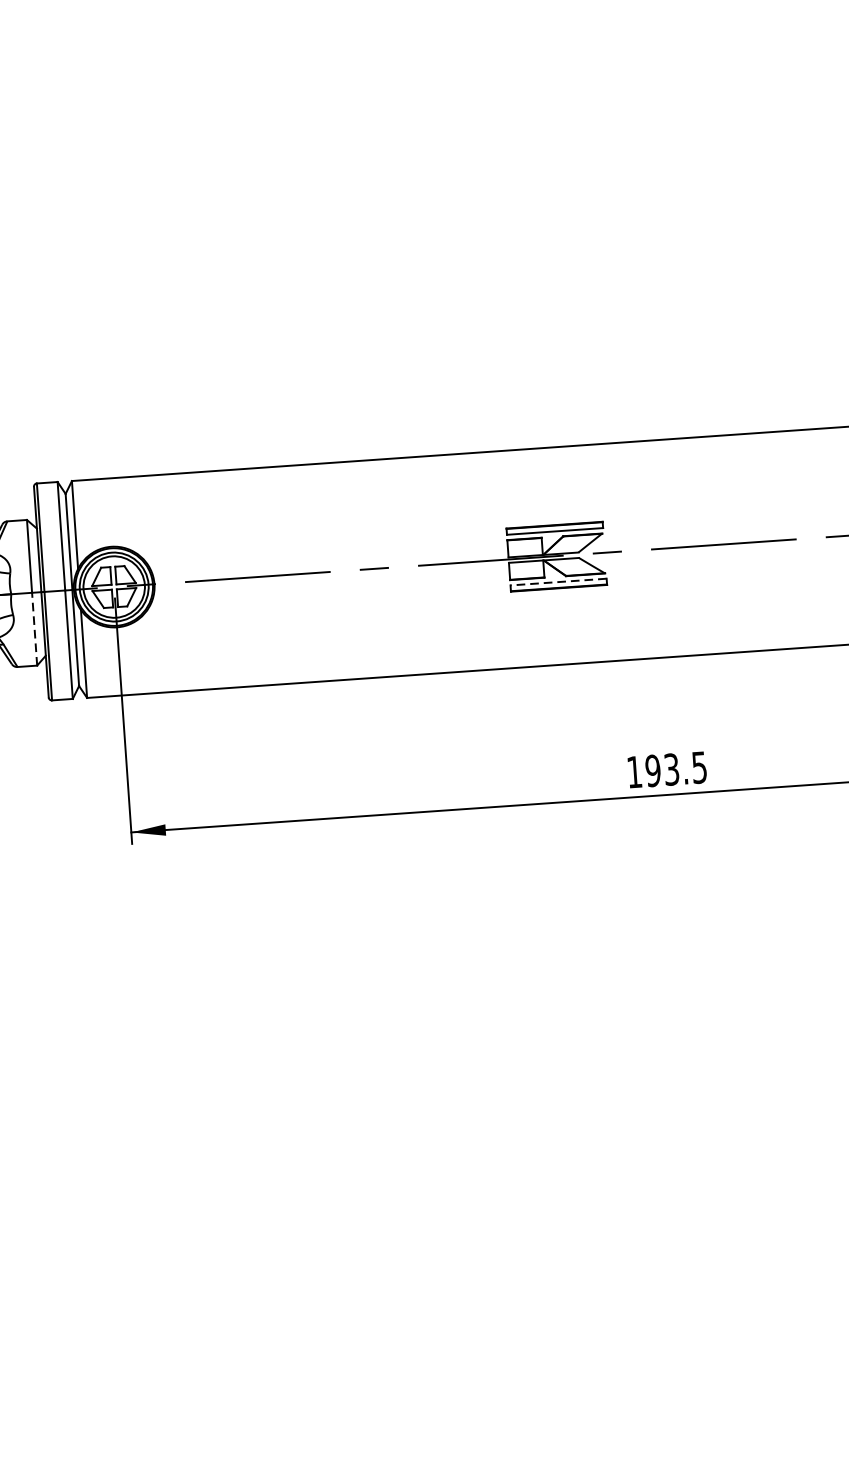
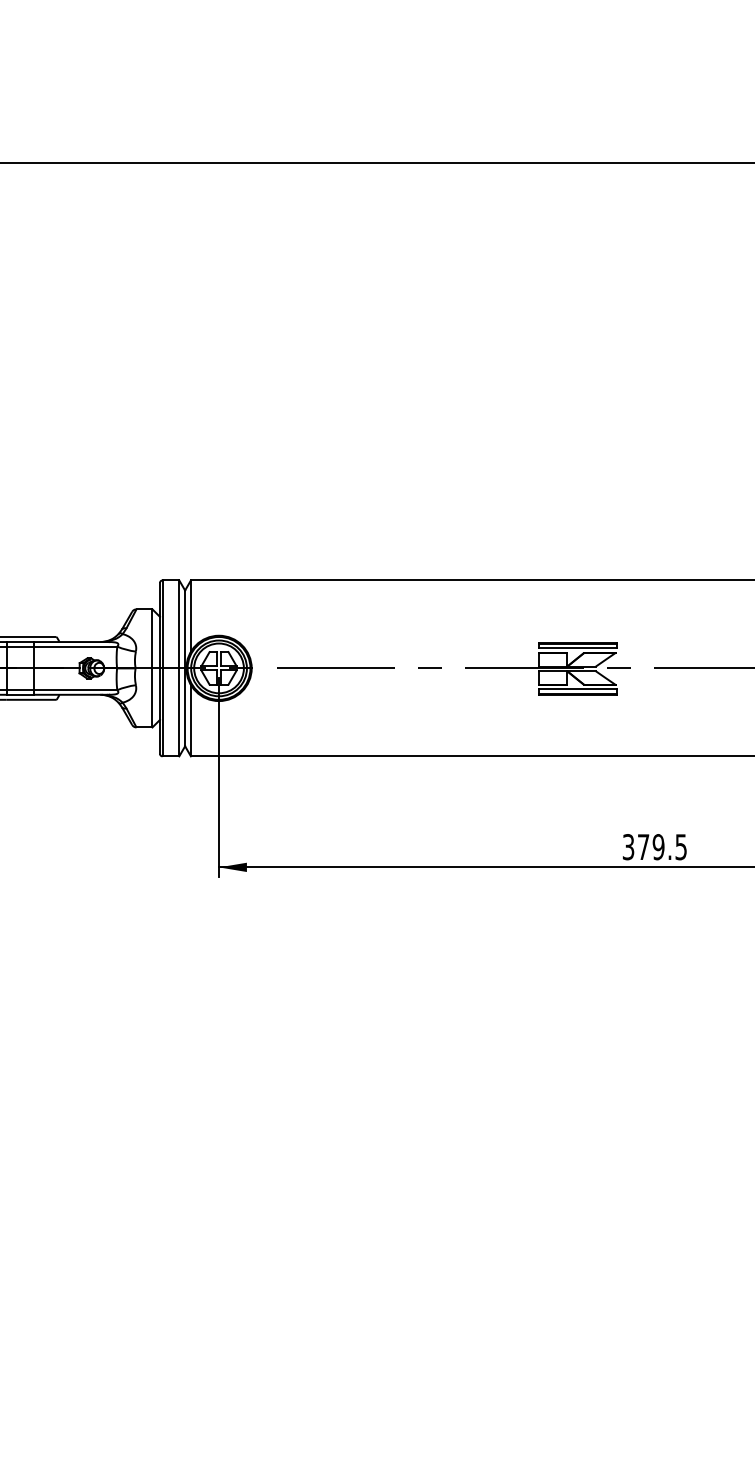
line: (558, 582) -> (577, 689), dashed -> solid
line: (34, 628) -> (152, 697), dashed -> solid
text: (653, 771) -> (643, 847), 193.5 -> 379.5

